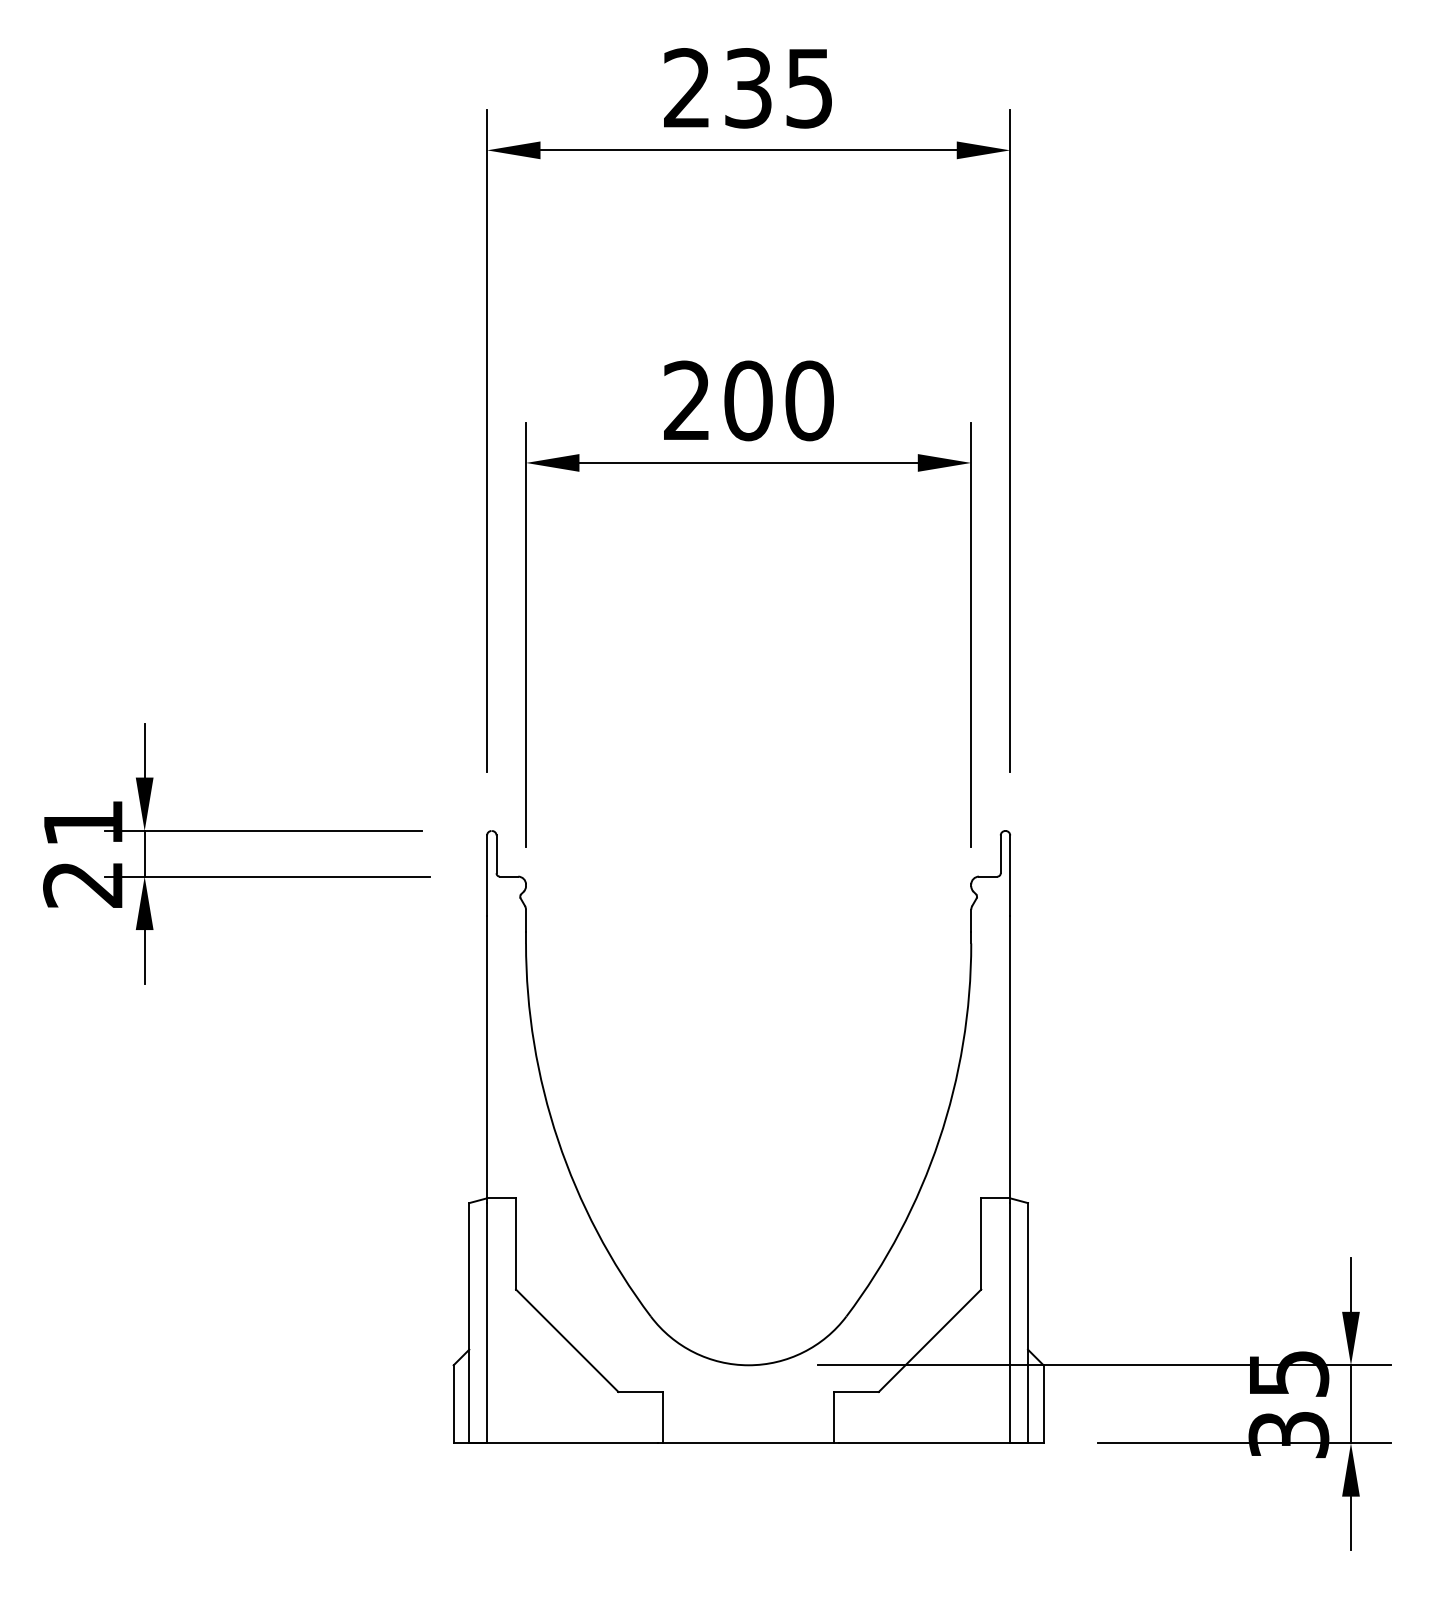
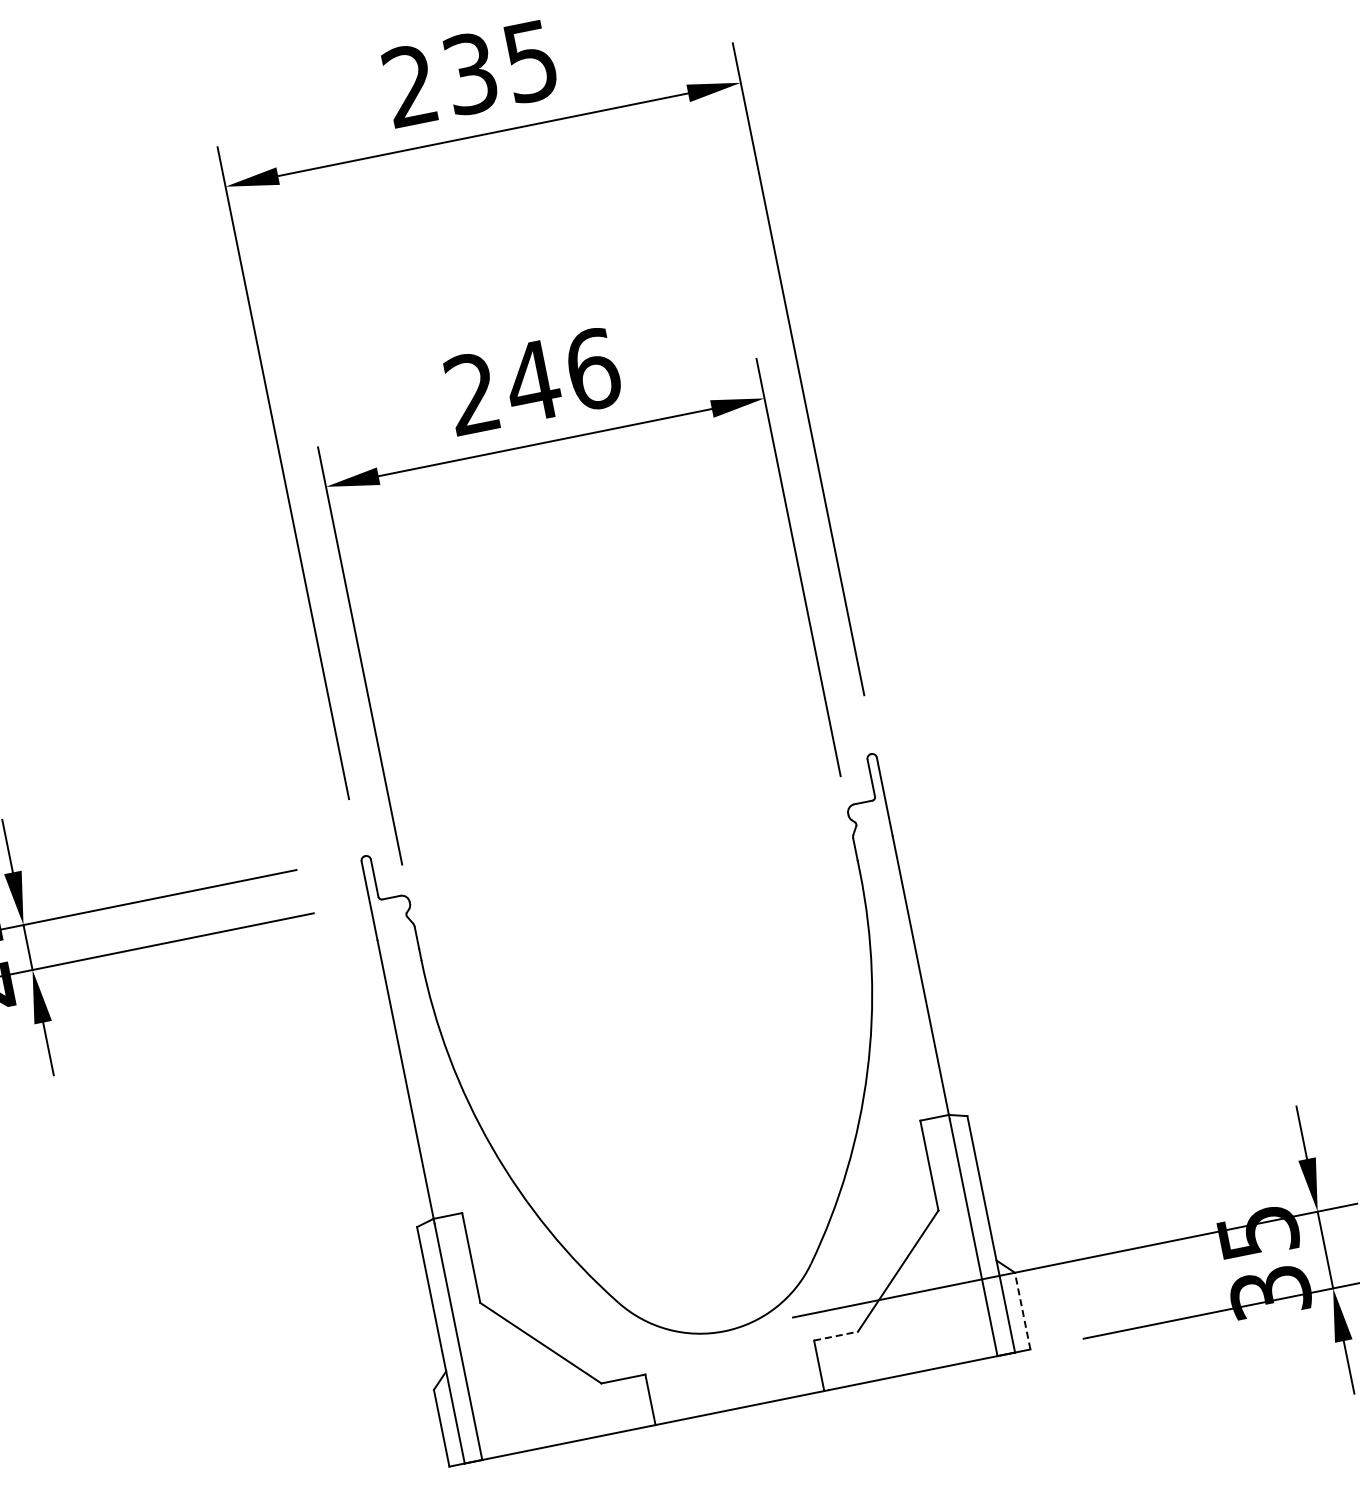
text: (778, 400) -> (562, 375), 200 -> 246
line: (857, 1391) -> (836, 1335), solid -> dashed
line: (1043, 1404) -> (1022, 1311), solid -> dashed

